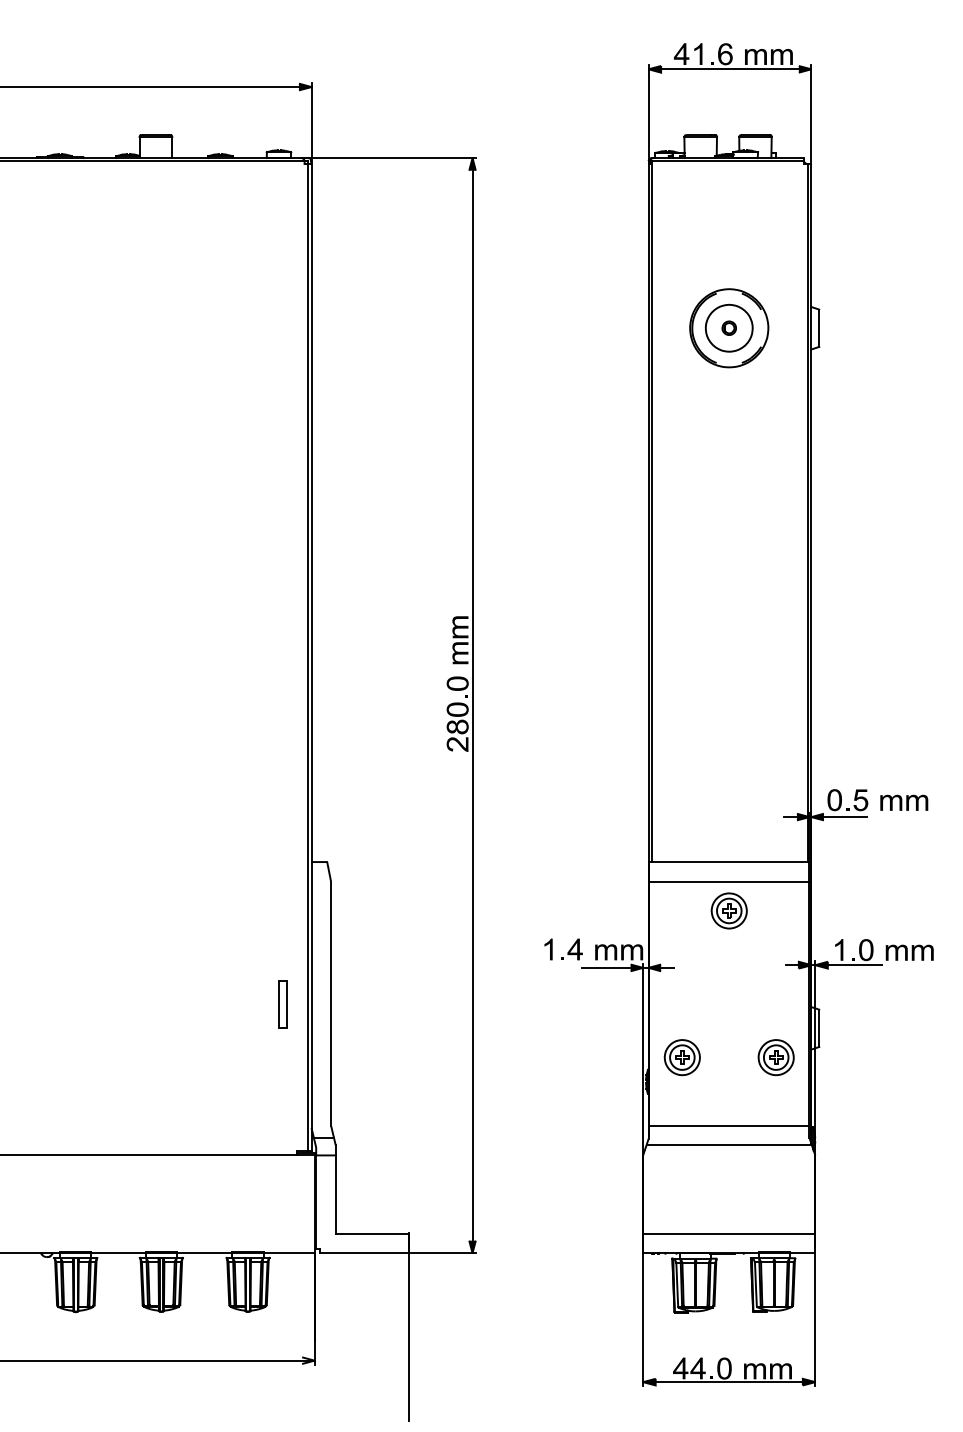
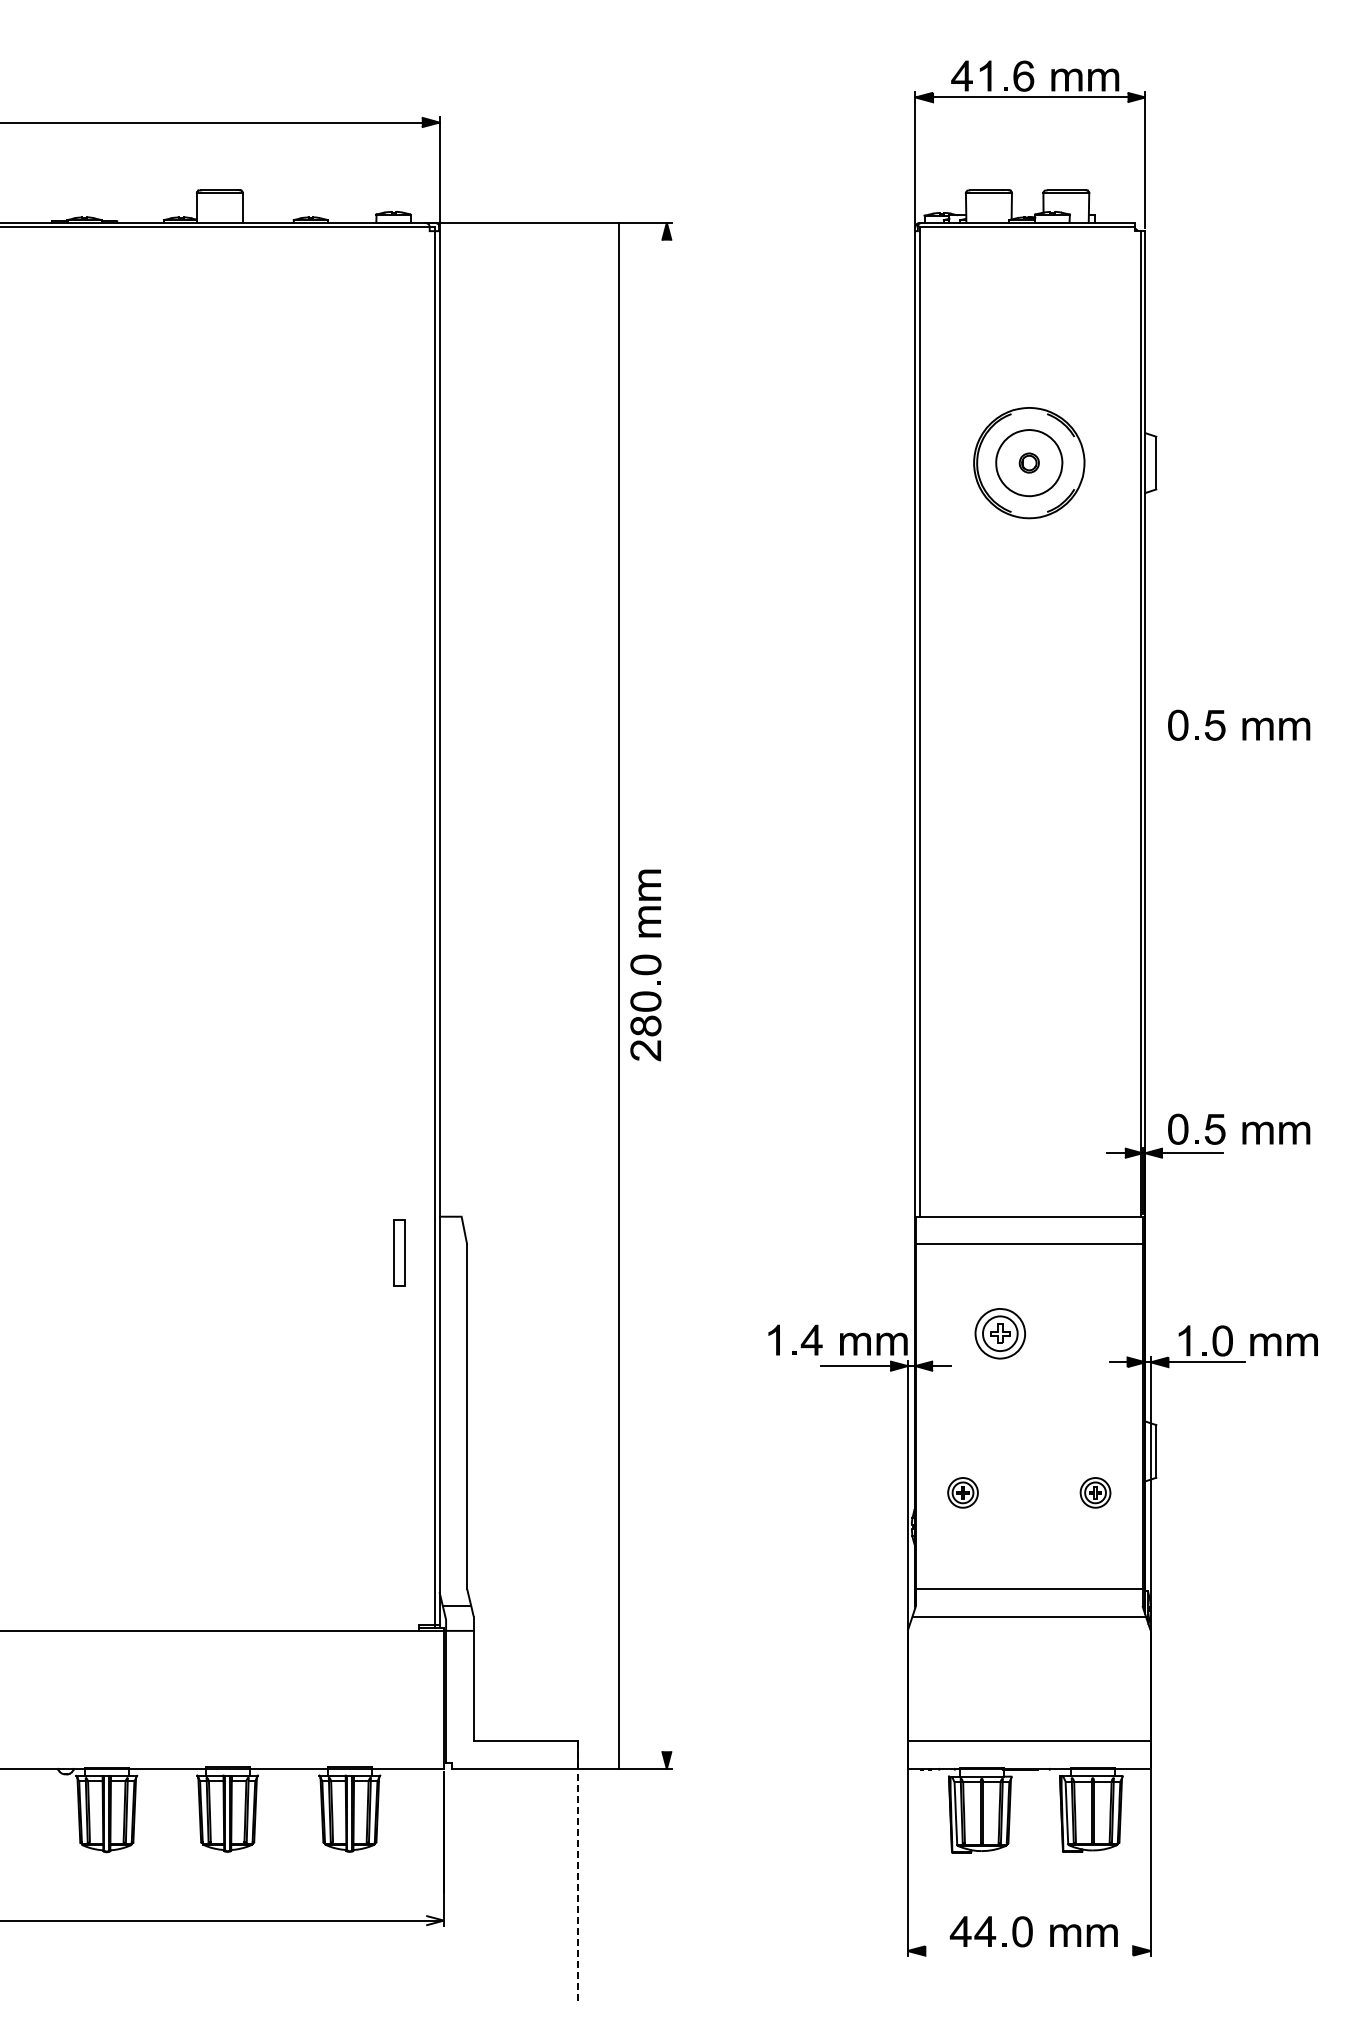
part: (878, 513) -> (1239, 724), added
line: (472, 705) -> (618, 995), moved
part: (729, 910) -> (1000, 1333), moved
part: (283, 1004) -> (399, 1252), moved
part: (681, 1057) -> (962, 1492), size x0.6
part: (776, 1057) -> (1095, 1492), size x0.6
line: (409, 1327) -> (577, 1873), solid -> dashed
line: (728, 1381) -> (1028, 1950), removed

